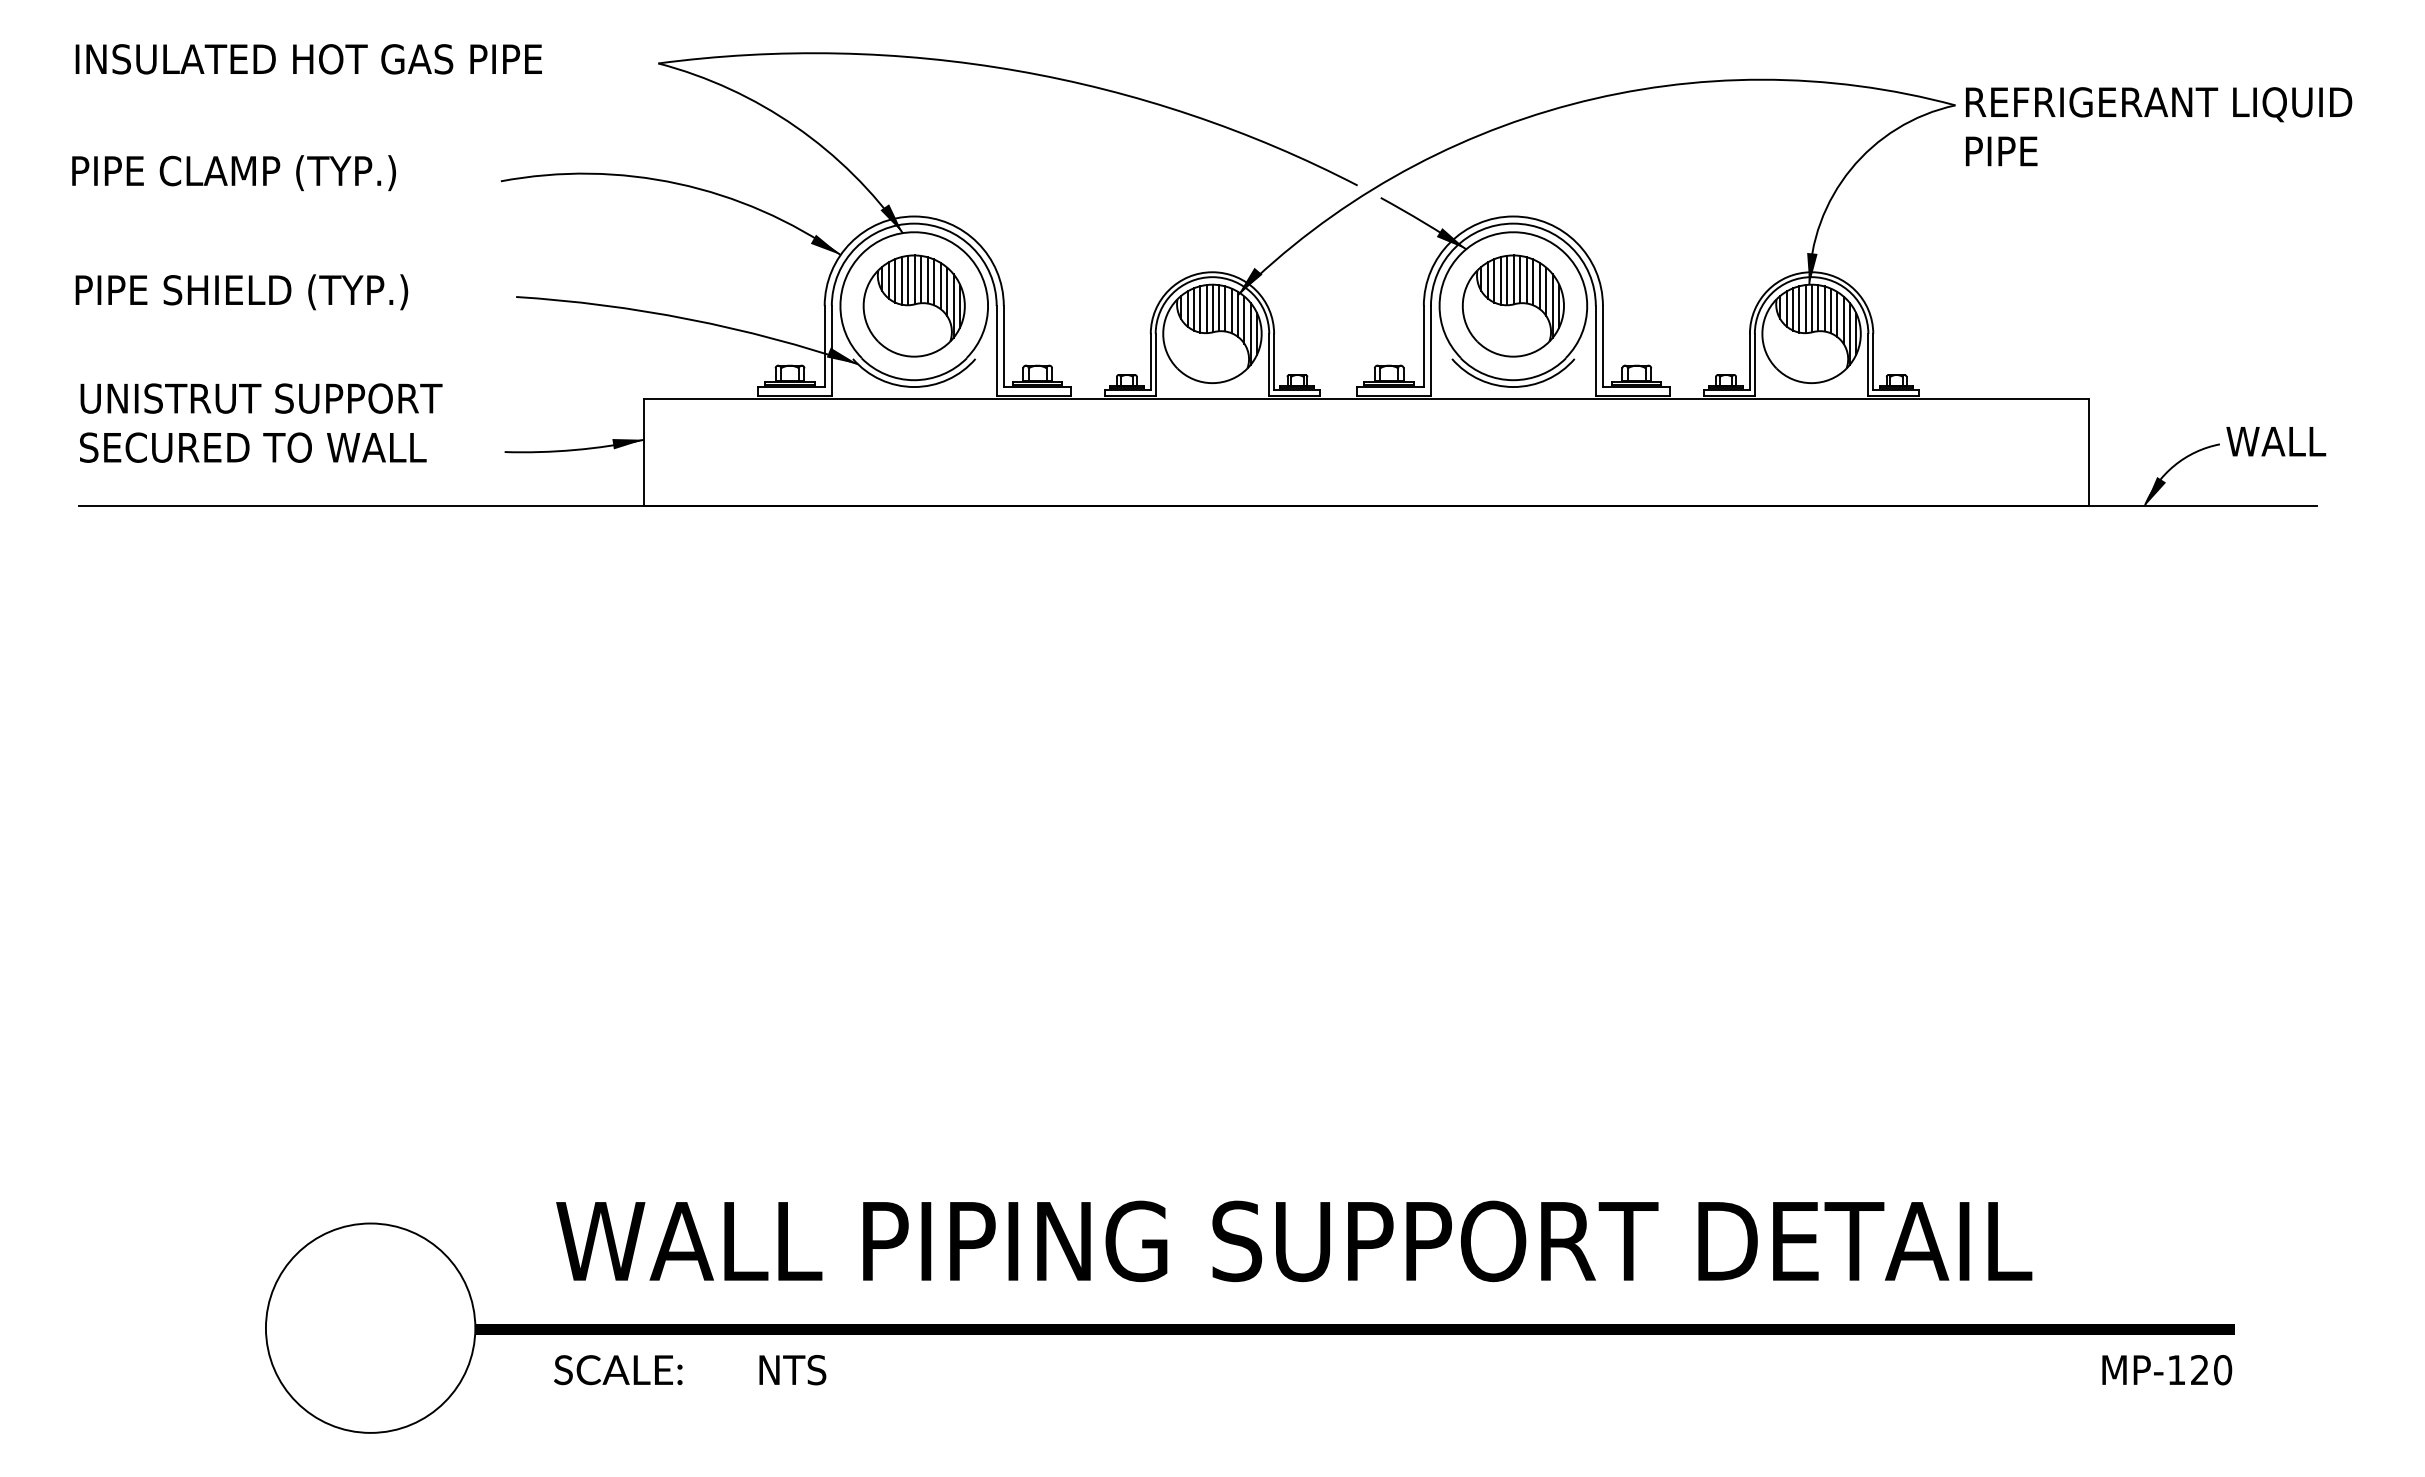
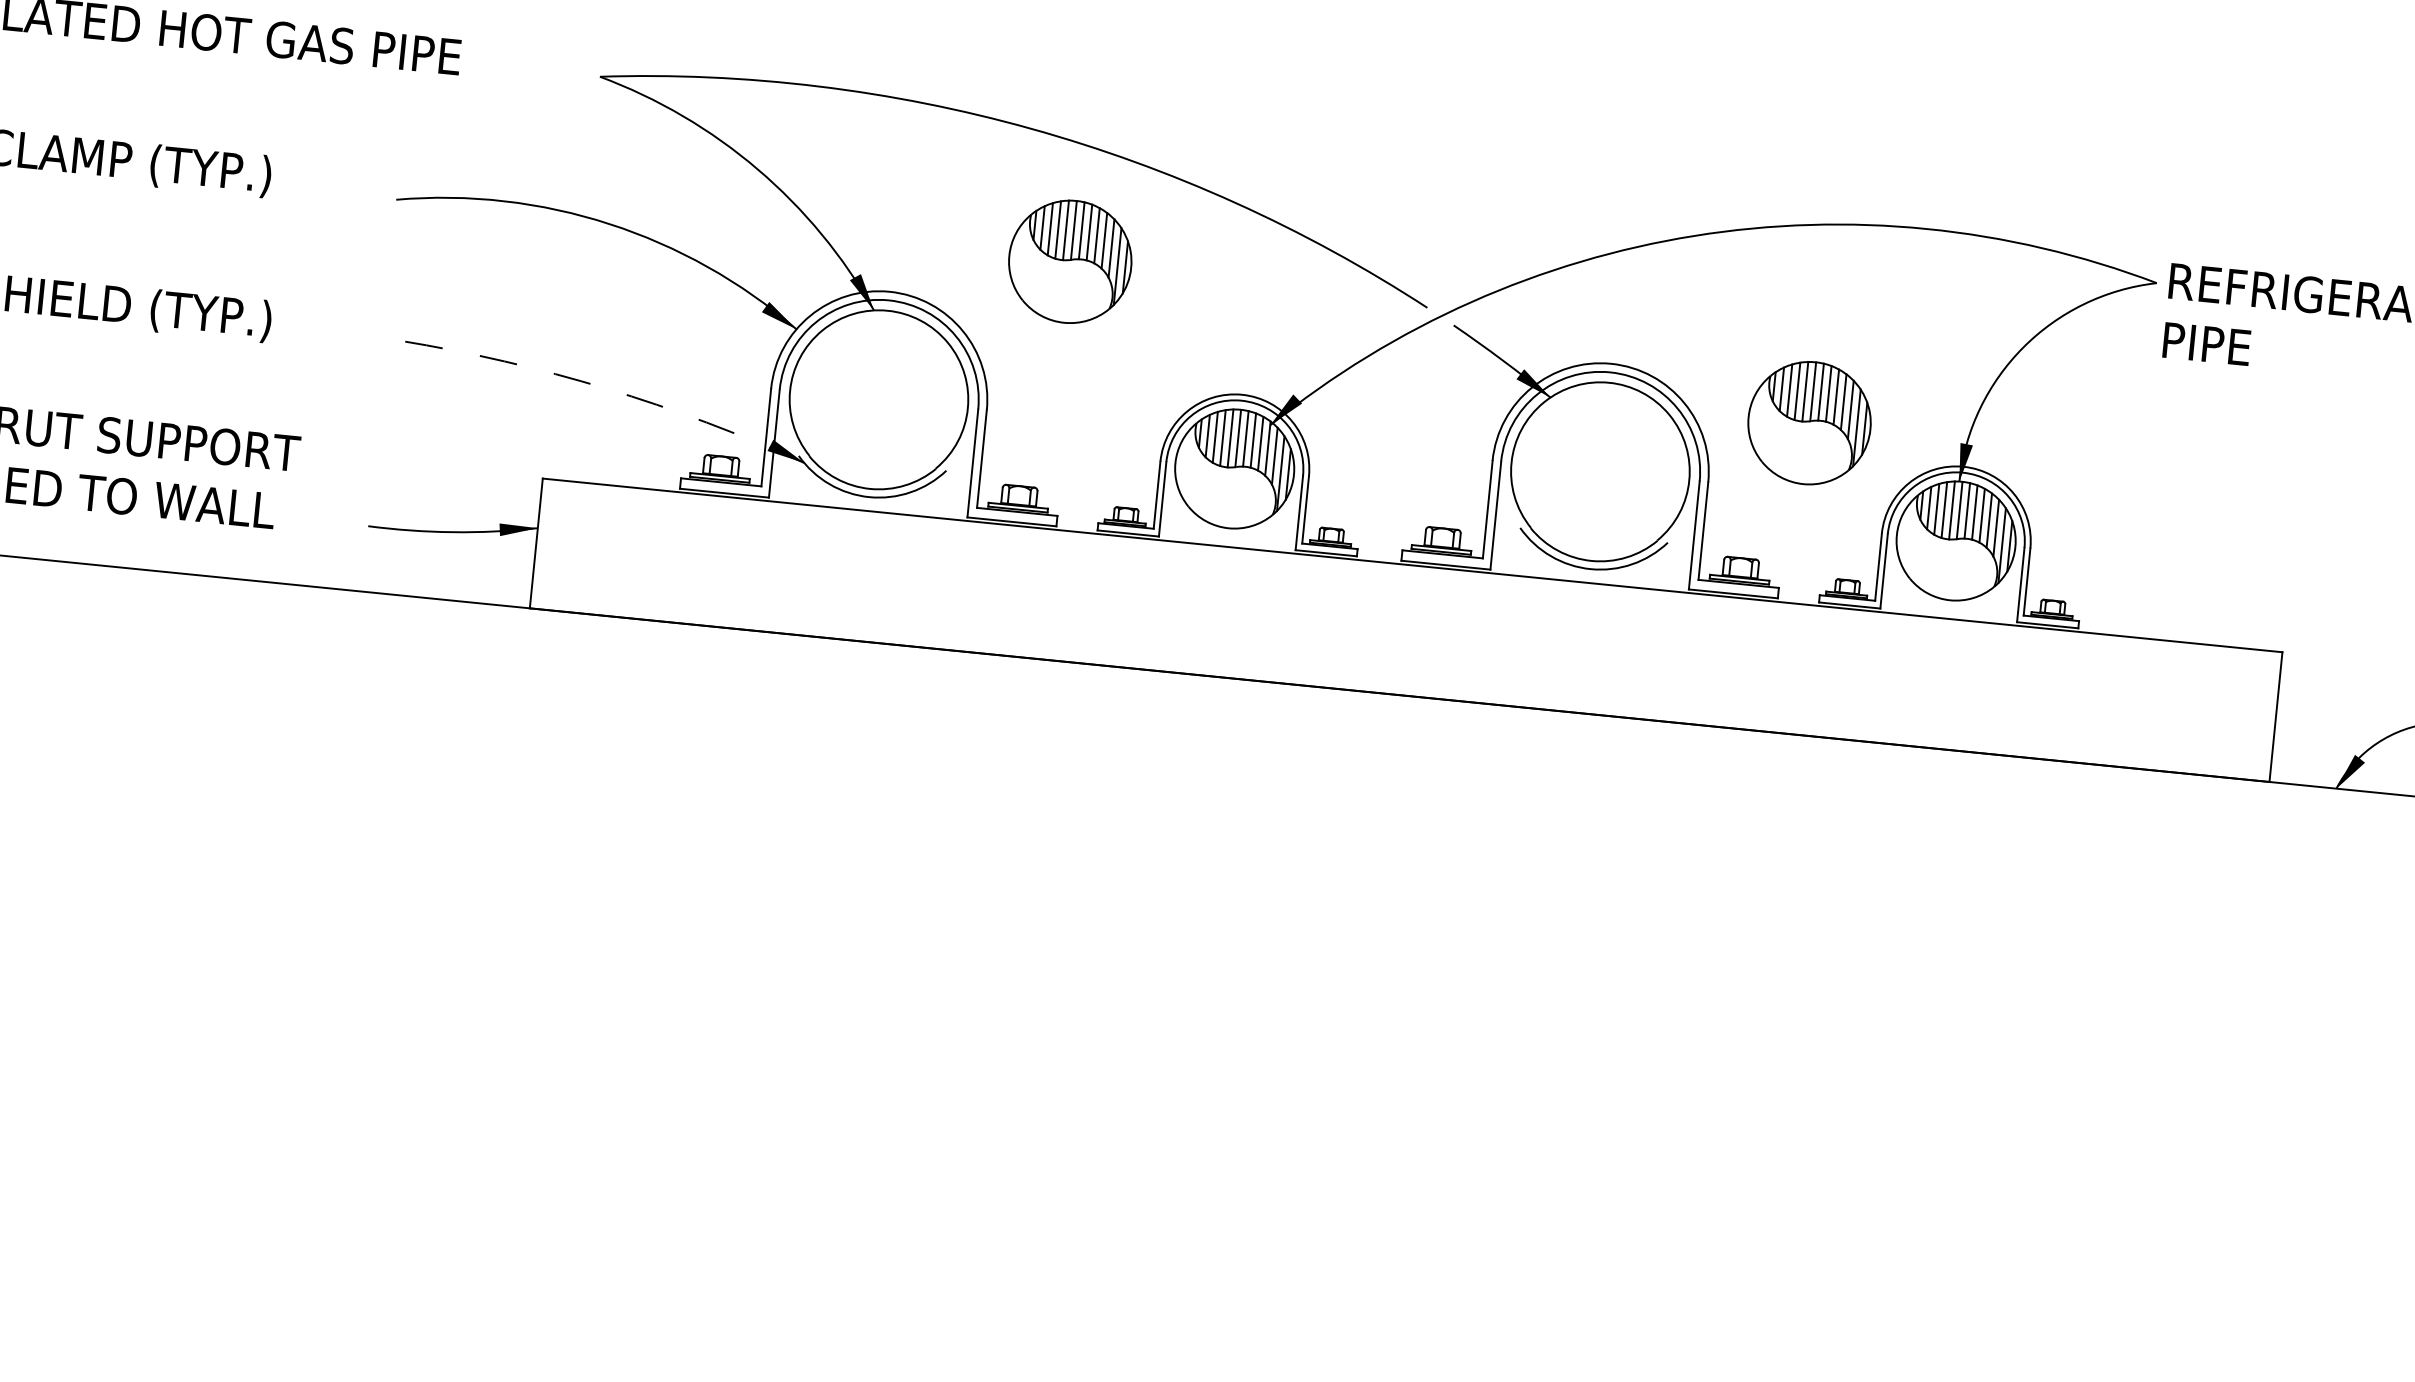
part: (913, 305) -> (1069, 261), moved
part: (1513, 305) -> (1809, 422), moved
arc: (689, 319) -> (606, 388), solid -> dashed

